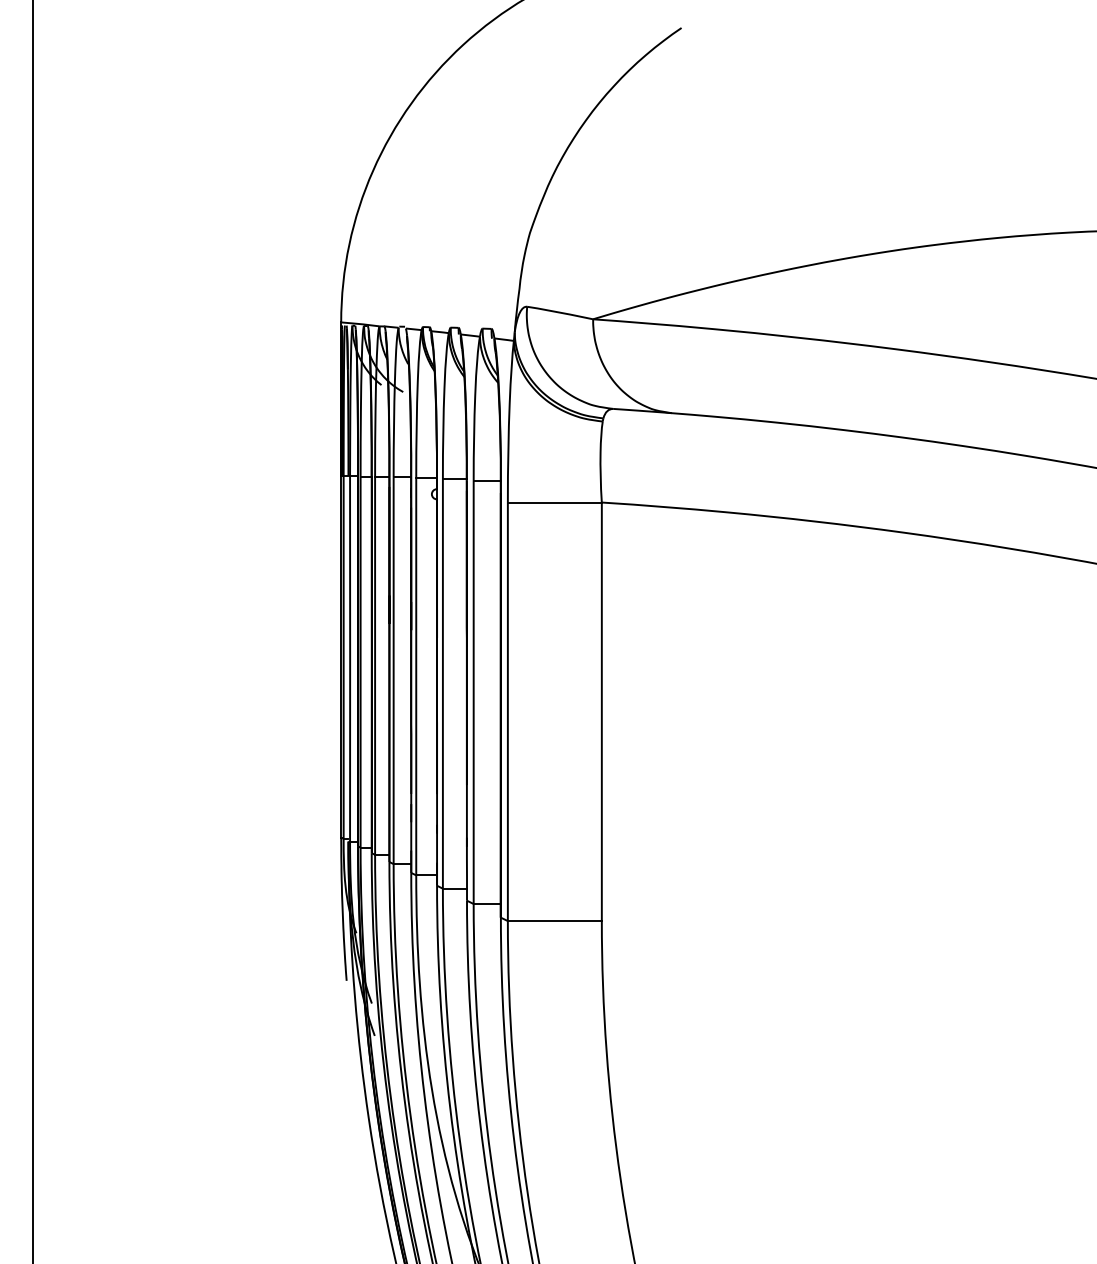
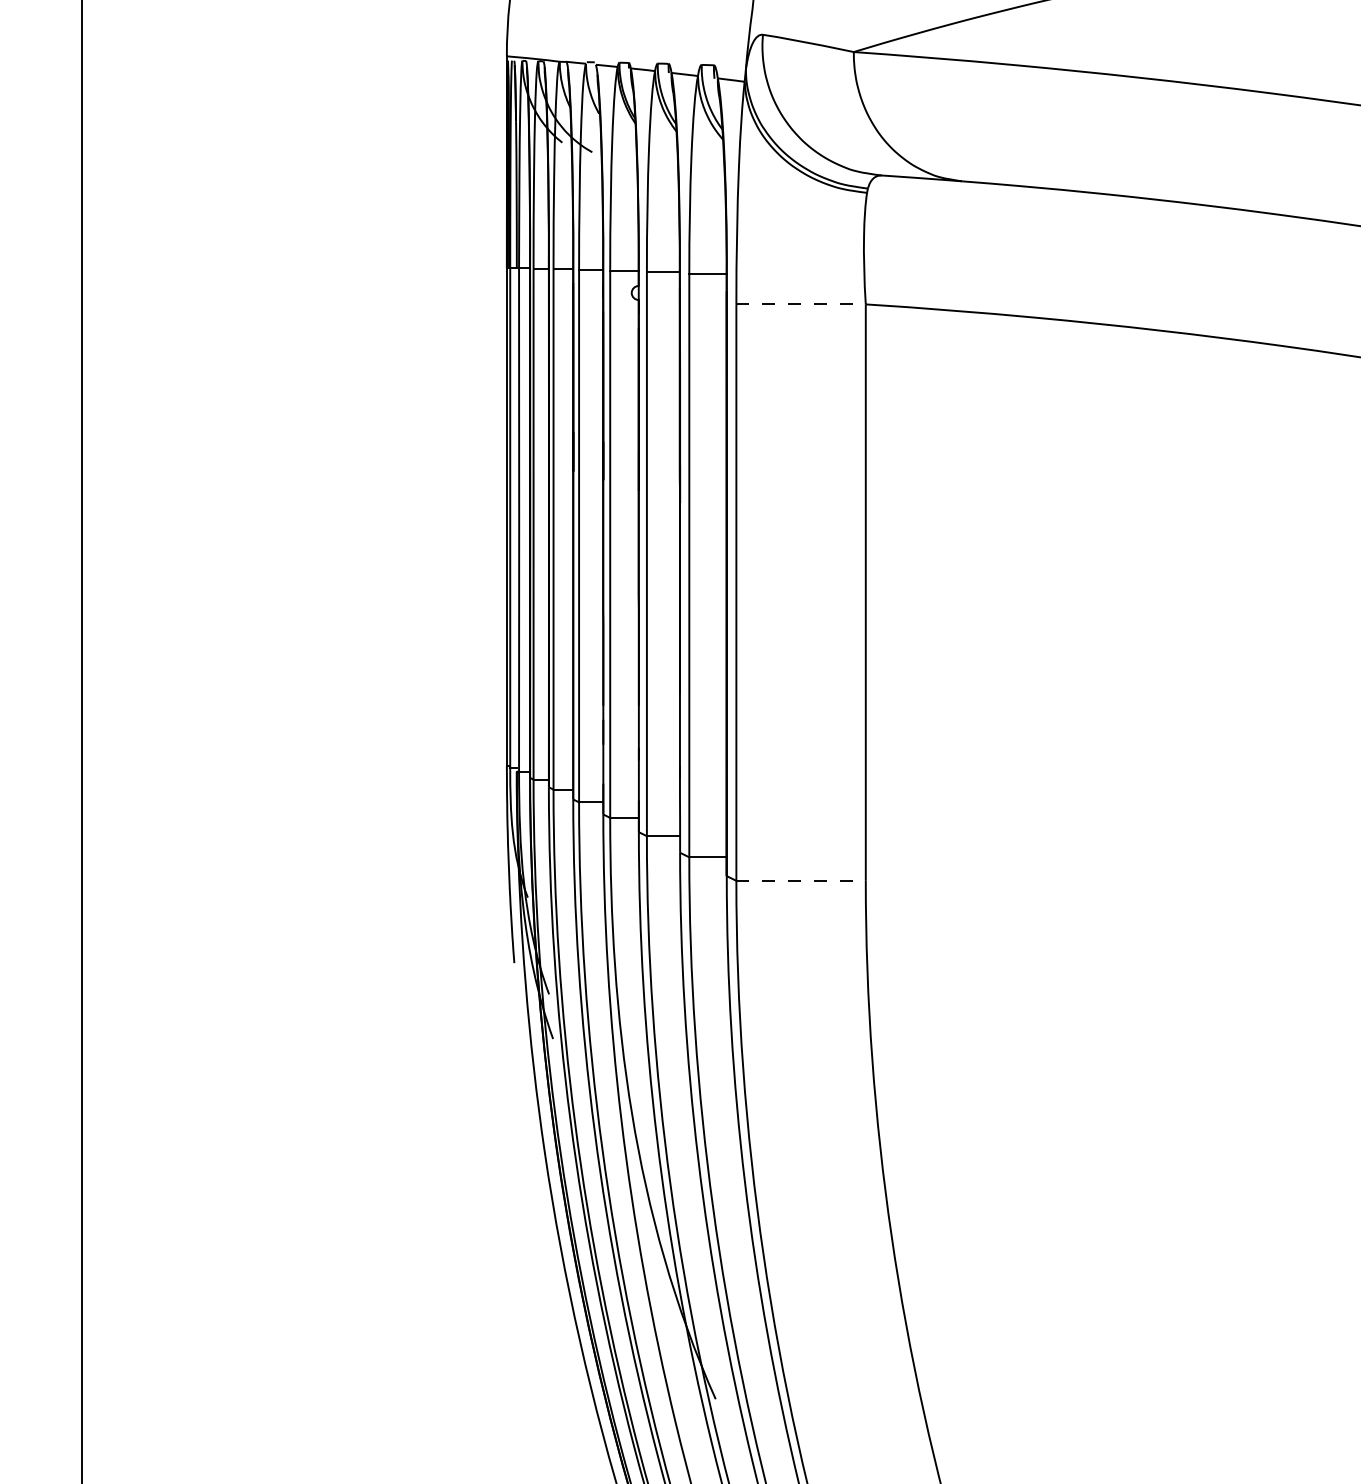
line: (554, 502) -> (800, 304), solid -> dashed
line: (554, 921) -> (800, 881), solid -> dashed

